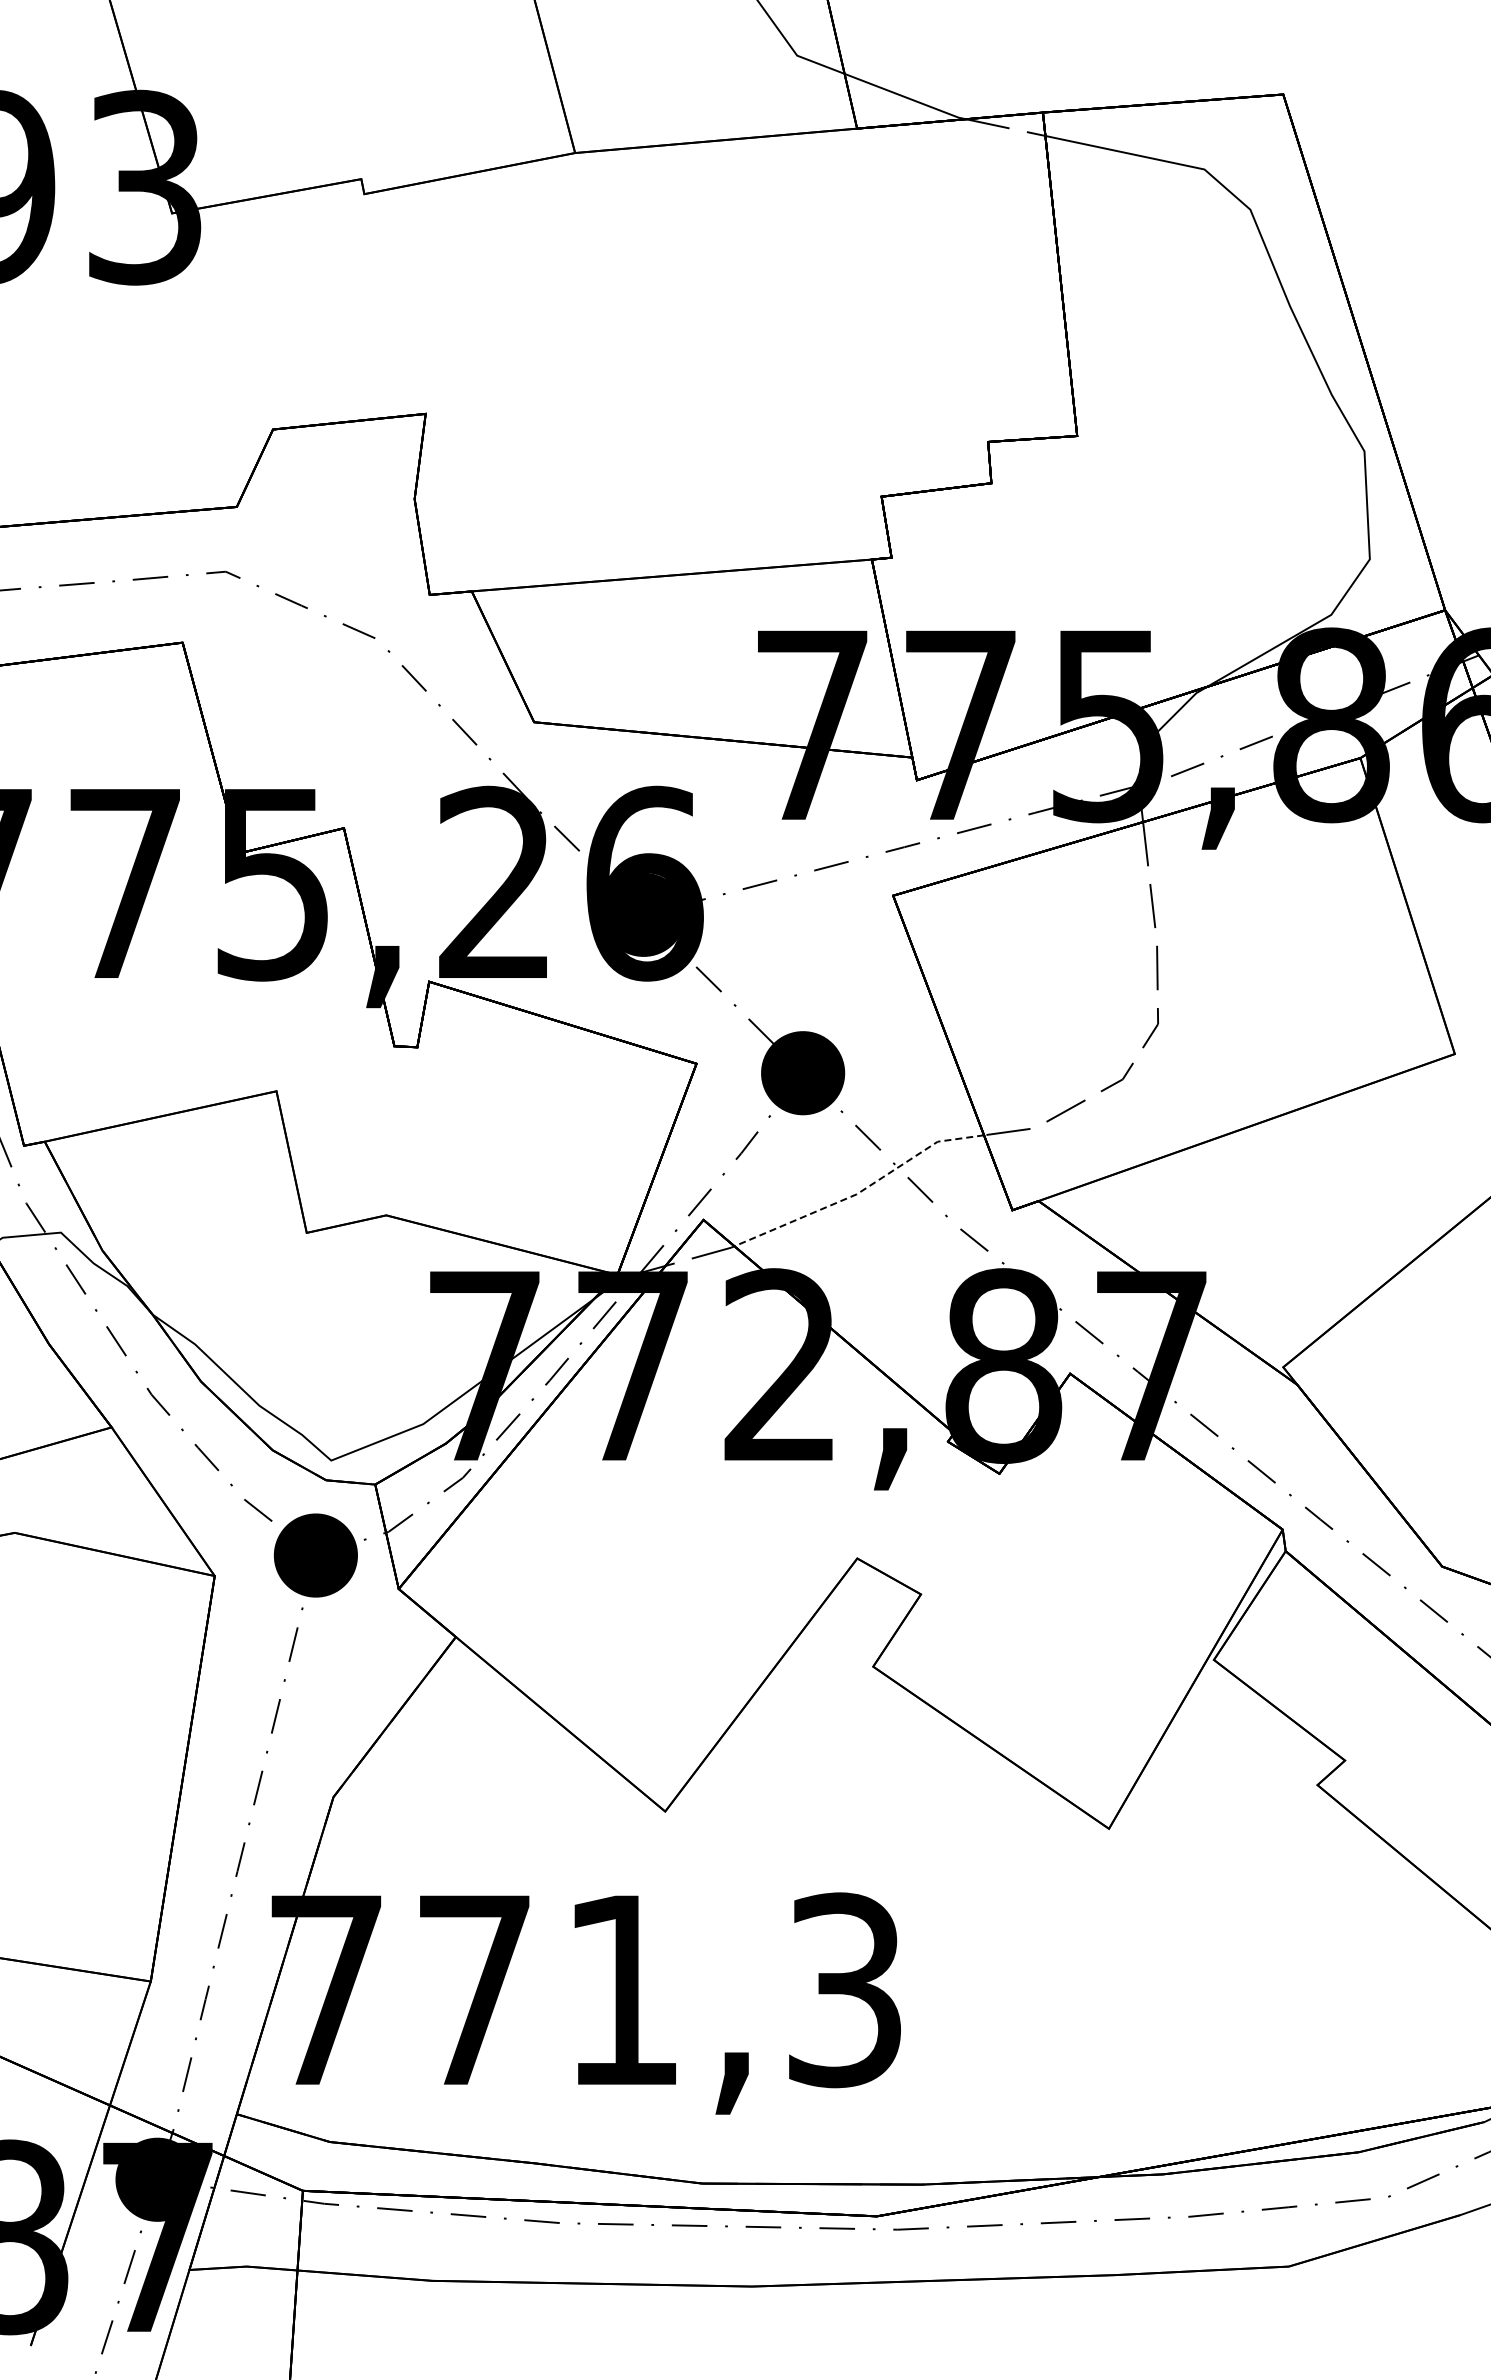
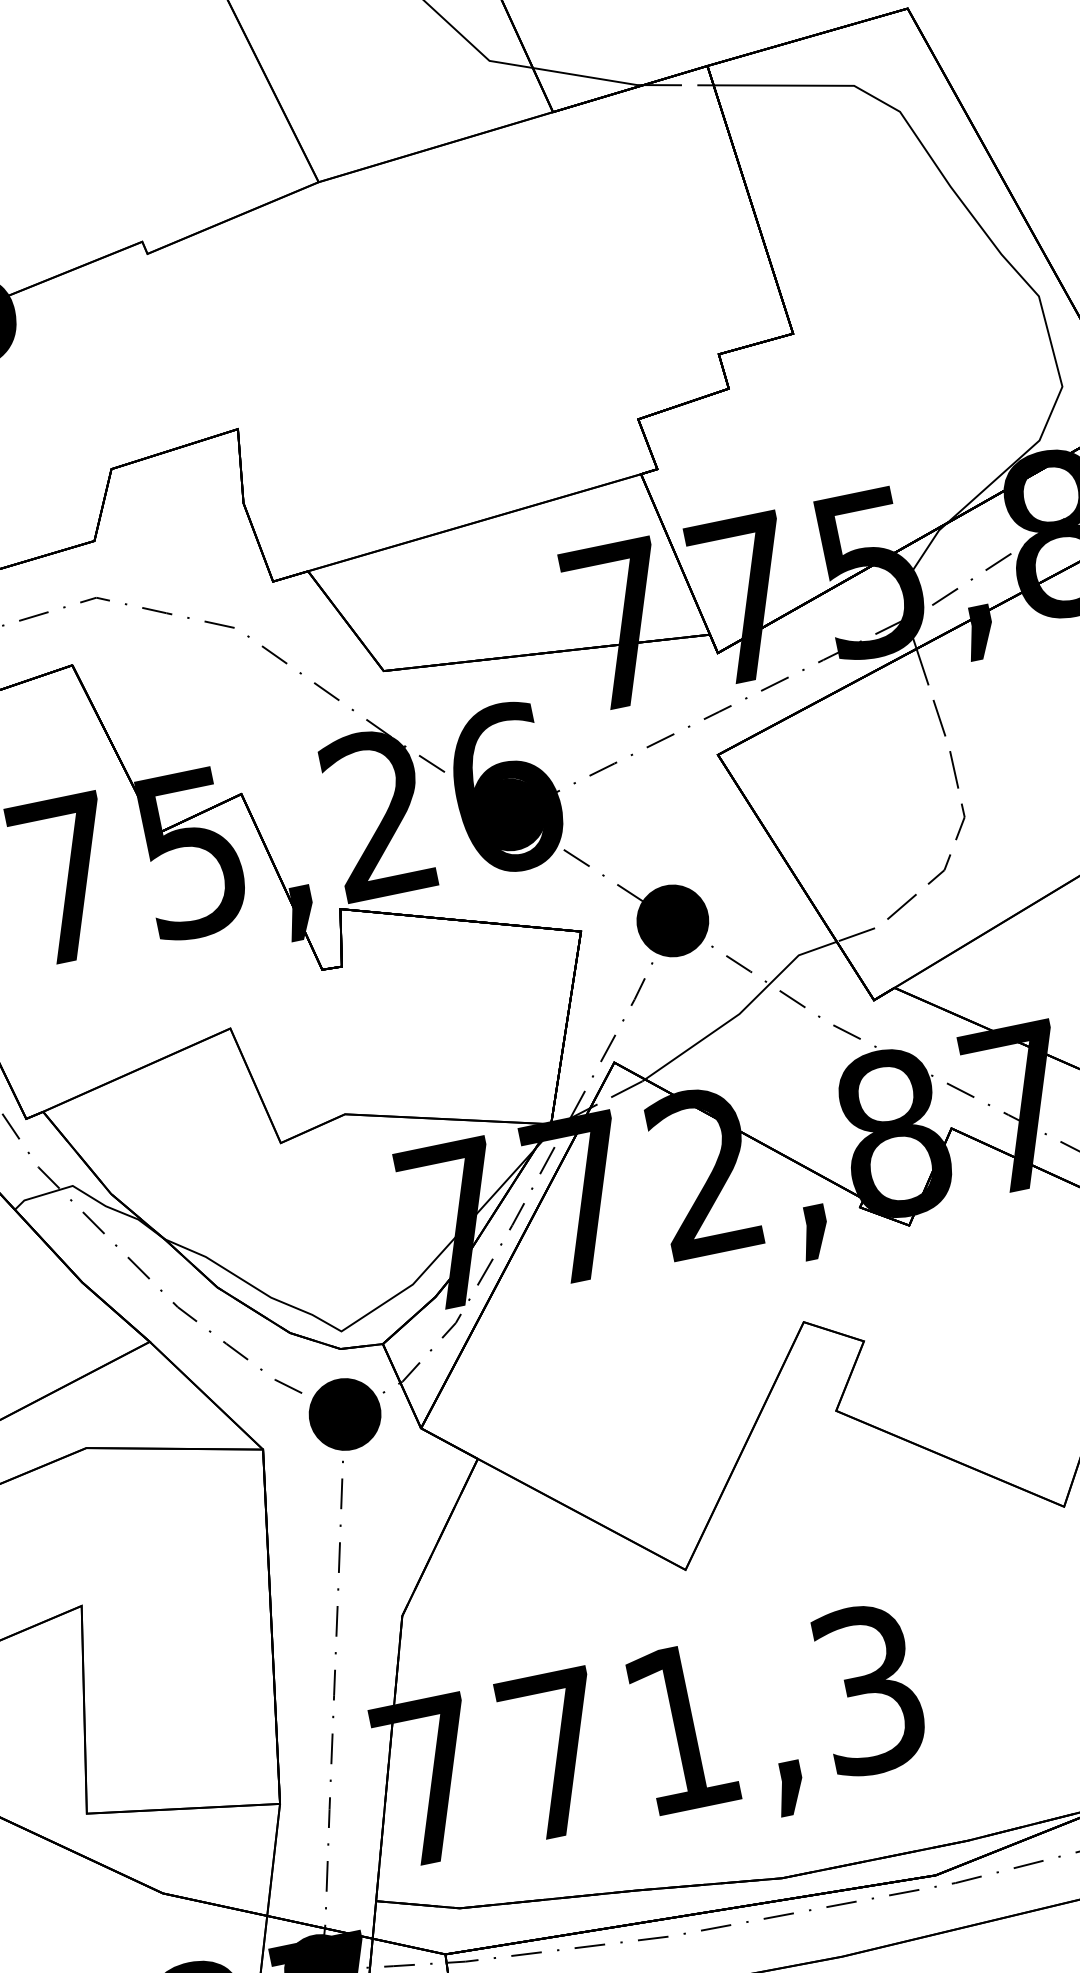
line: (860, 1191) -> (742, 1011), dashed -> solid

